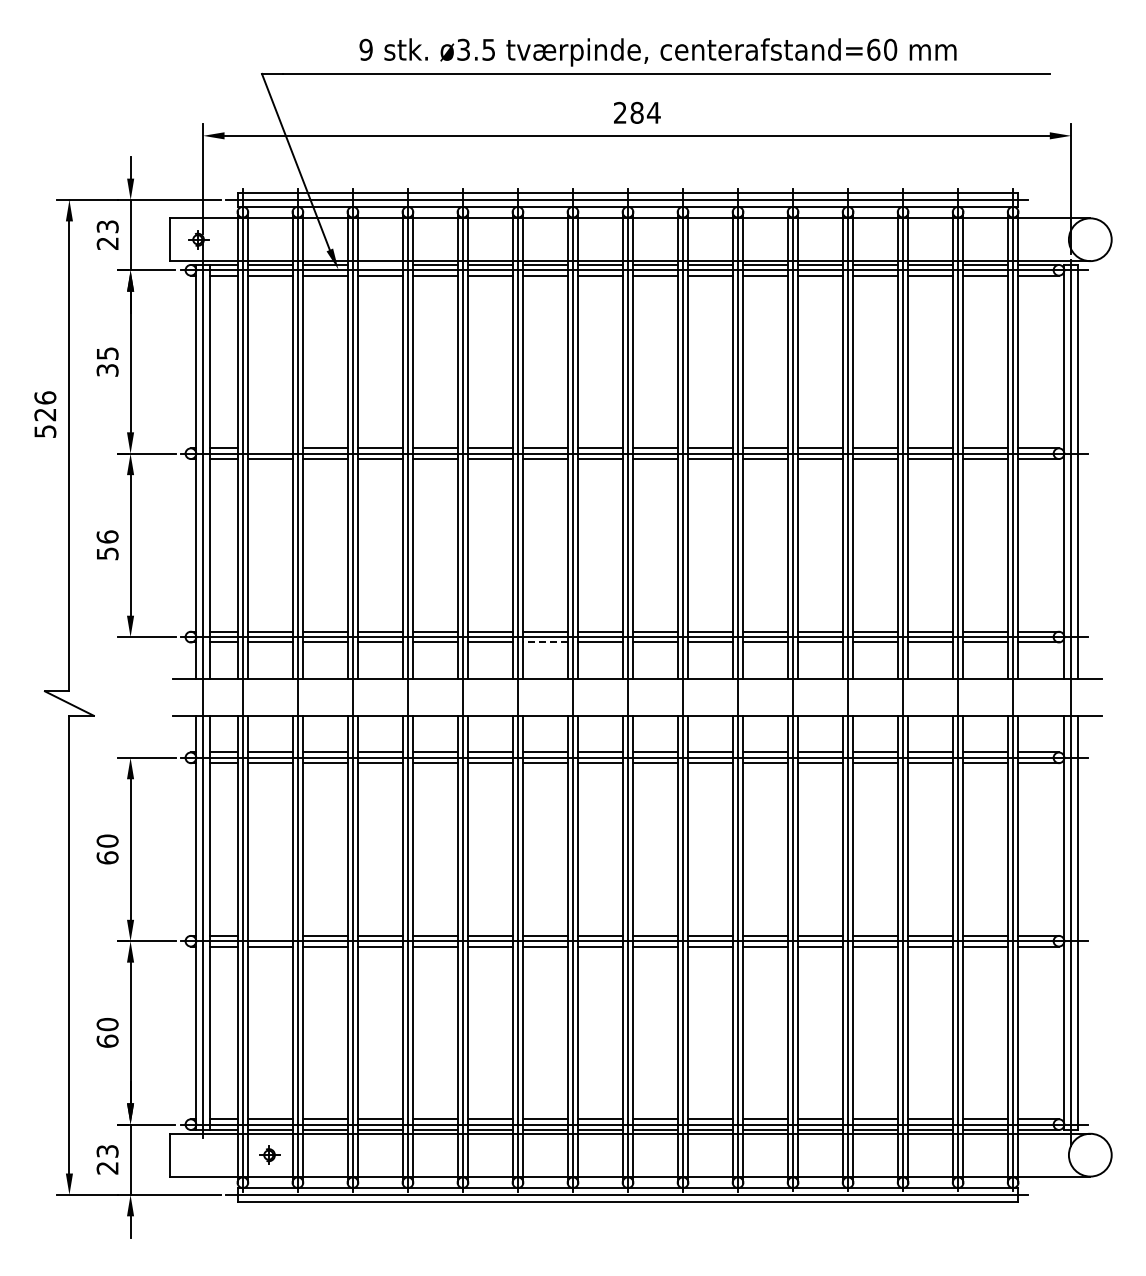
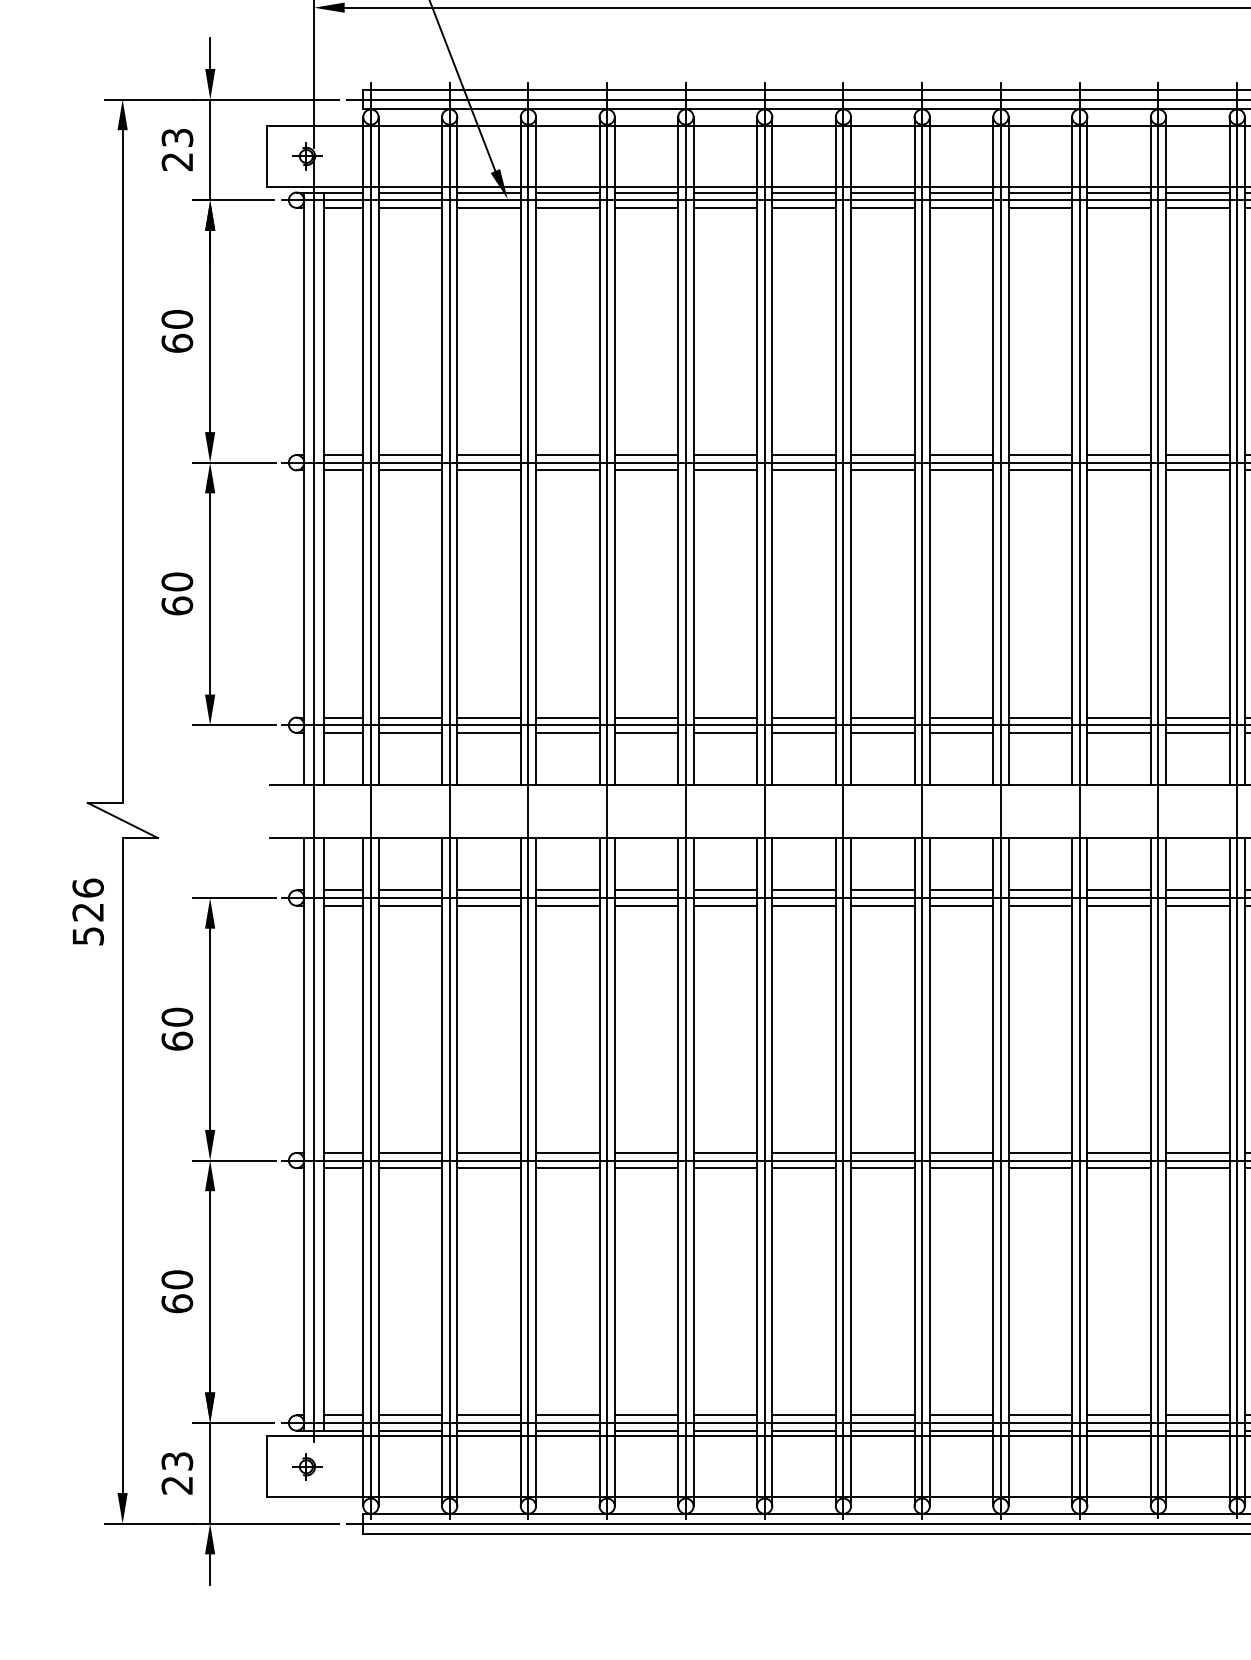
line: (380, 264) -> (567, 191), added
text: (107, 361) -> (177, 330), 35 -> 60
text: (45, 414) -> (88, 911), moved
line: (270, 448) -> (410, 455), added
text: (107, 545) -> (177, 594), 56 -> 60
line: (545, 642) -> (804, 732), dashed -> solid
line: (270, 935) -> (410, 1152), added
part: (269, 1154) -> (307, 1465), moved

